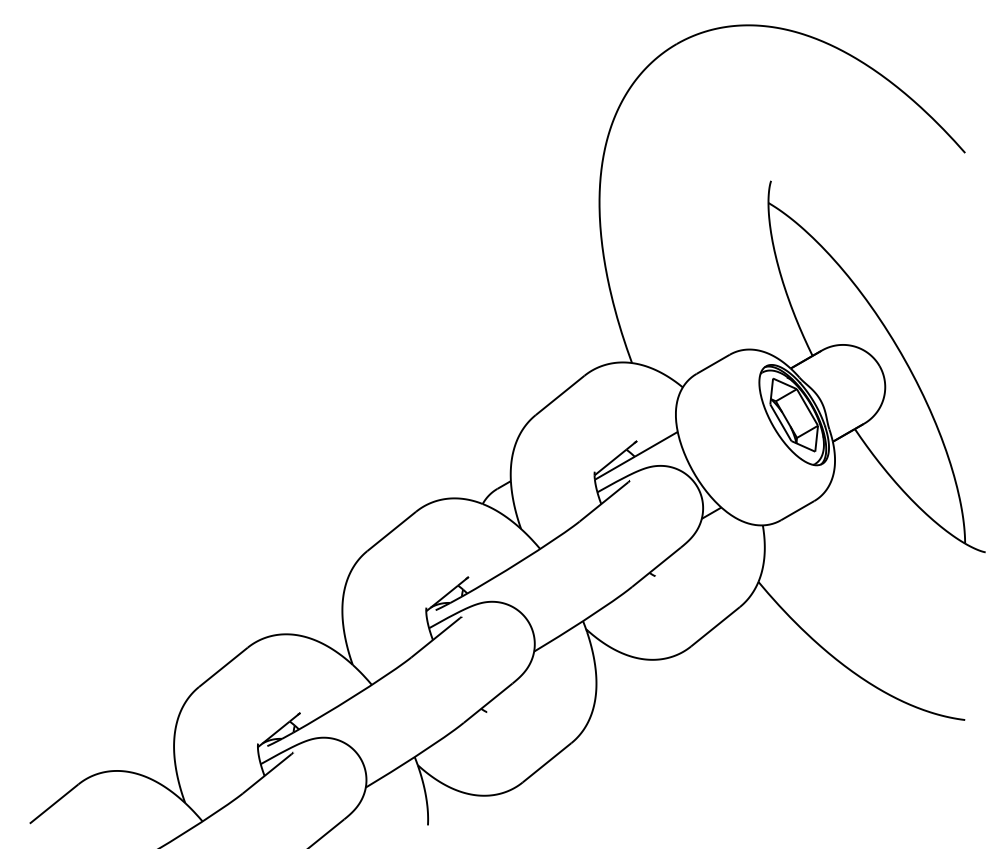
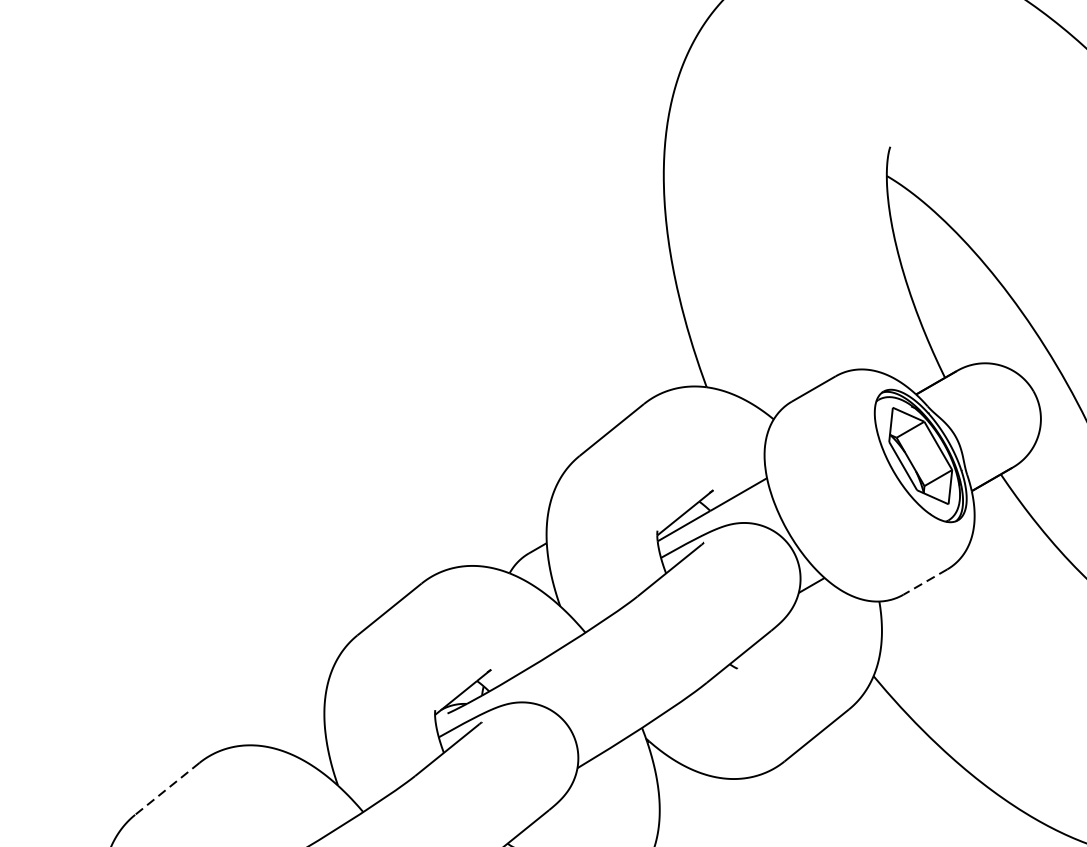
line: (797, 510) -> (925, 581), solid -> dashed
line: (223, 667) -> (167, 789), solid -> dashed

